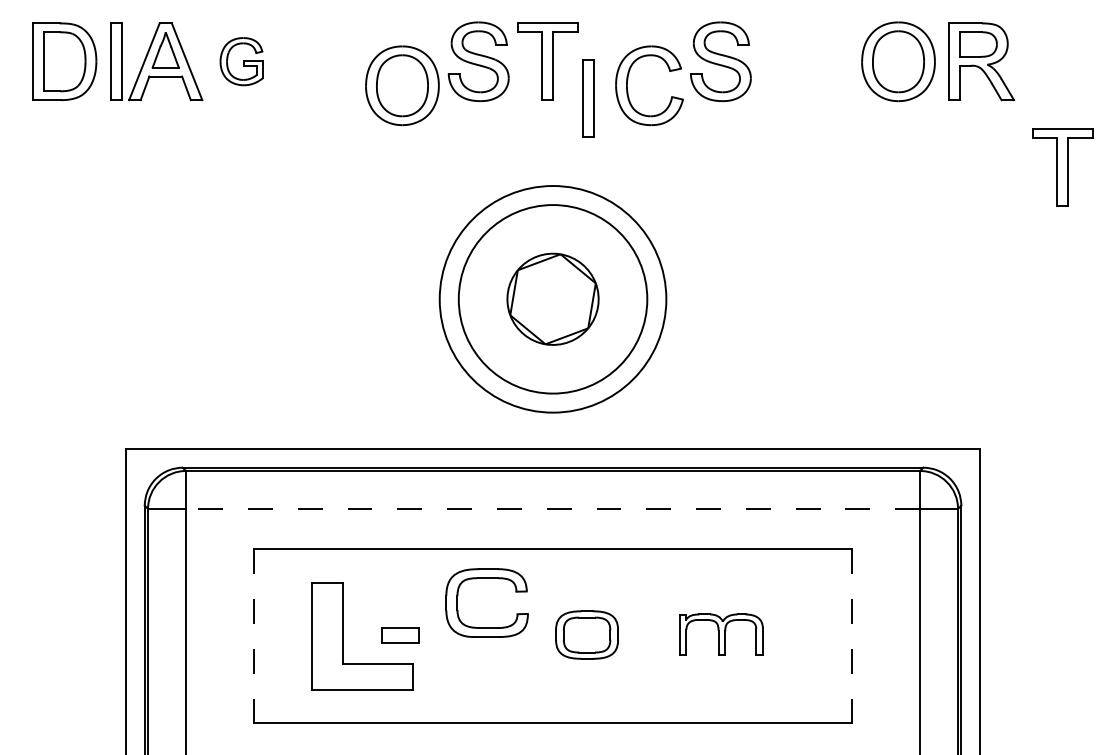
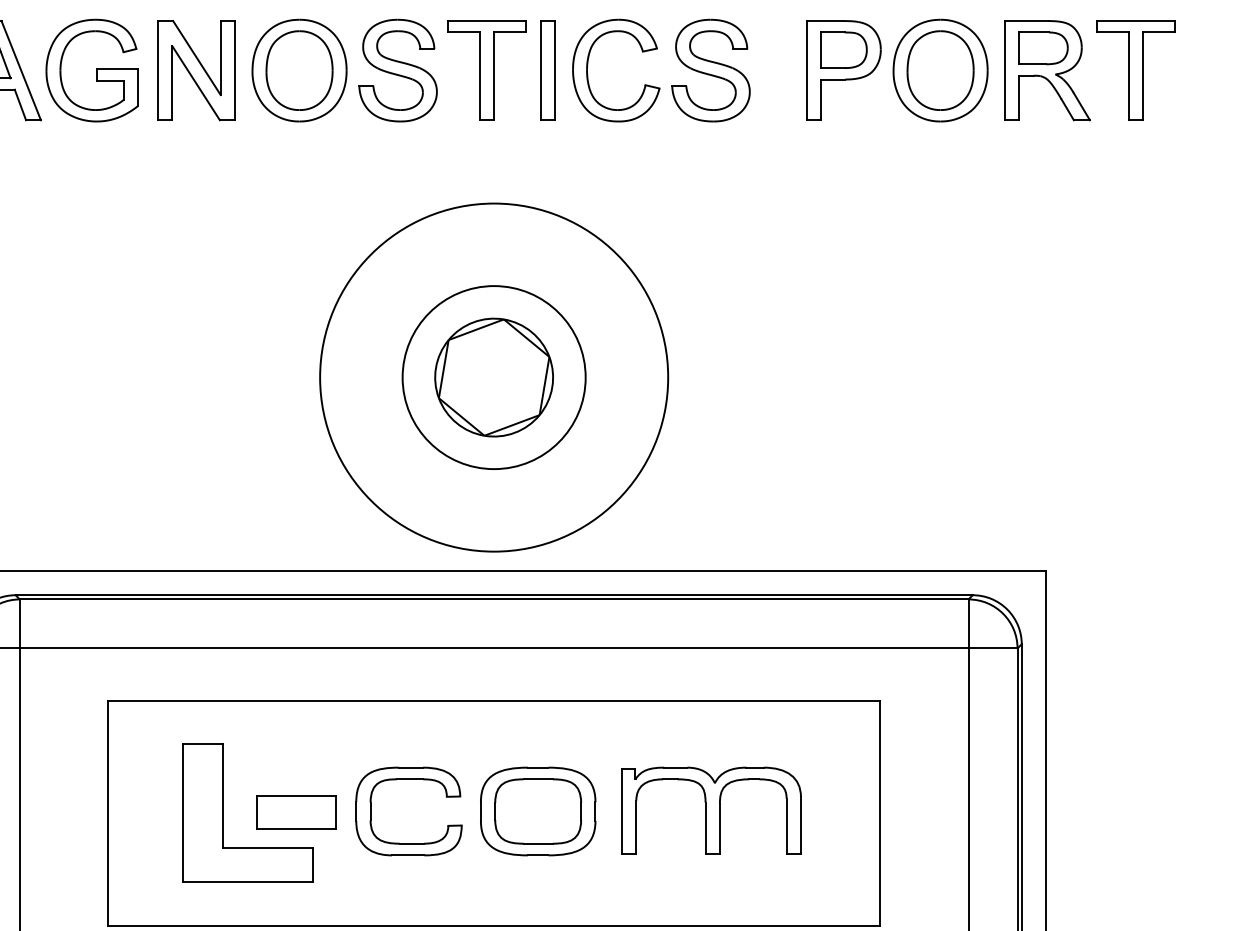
part: (241, 61) -> (91, 70), size x1.67
part: (322, 61) -> (196, 70), added
part: (823, 61) -> (843, 70), added
part: (628, 79) -> (589, 62), moved
part: (402, 85) -> (299, 70), moved
part: (588, 98) -> (547, 70), moved
part: (1062, 167) -> (1135, 70), moved
circle: (552, 299) -> (493, 377), size x0.62
circle: (552, 299) -> (493, 377), size x1.43
line: (552, 508) -> (493, 647), dashed -> solid
part: (486, 578) -> (408, 779), moved
part: (586, 634) -> (537, 810), size x1.43
part: (721, 634) -> (711, 810), size x1.67
part: (400, 635) -> (297, 812), size x1.67
line: (851, 635) -> (879, 812), dashed -> solid
line: (254, 636) -> (108, 813), dashed -> solid

